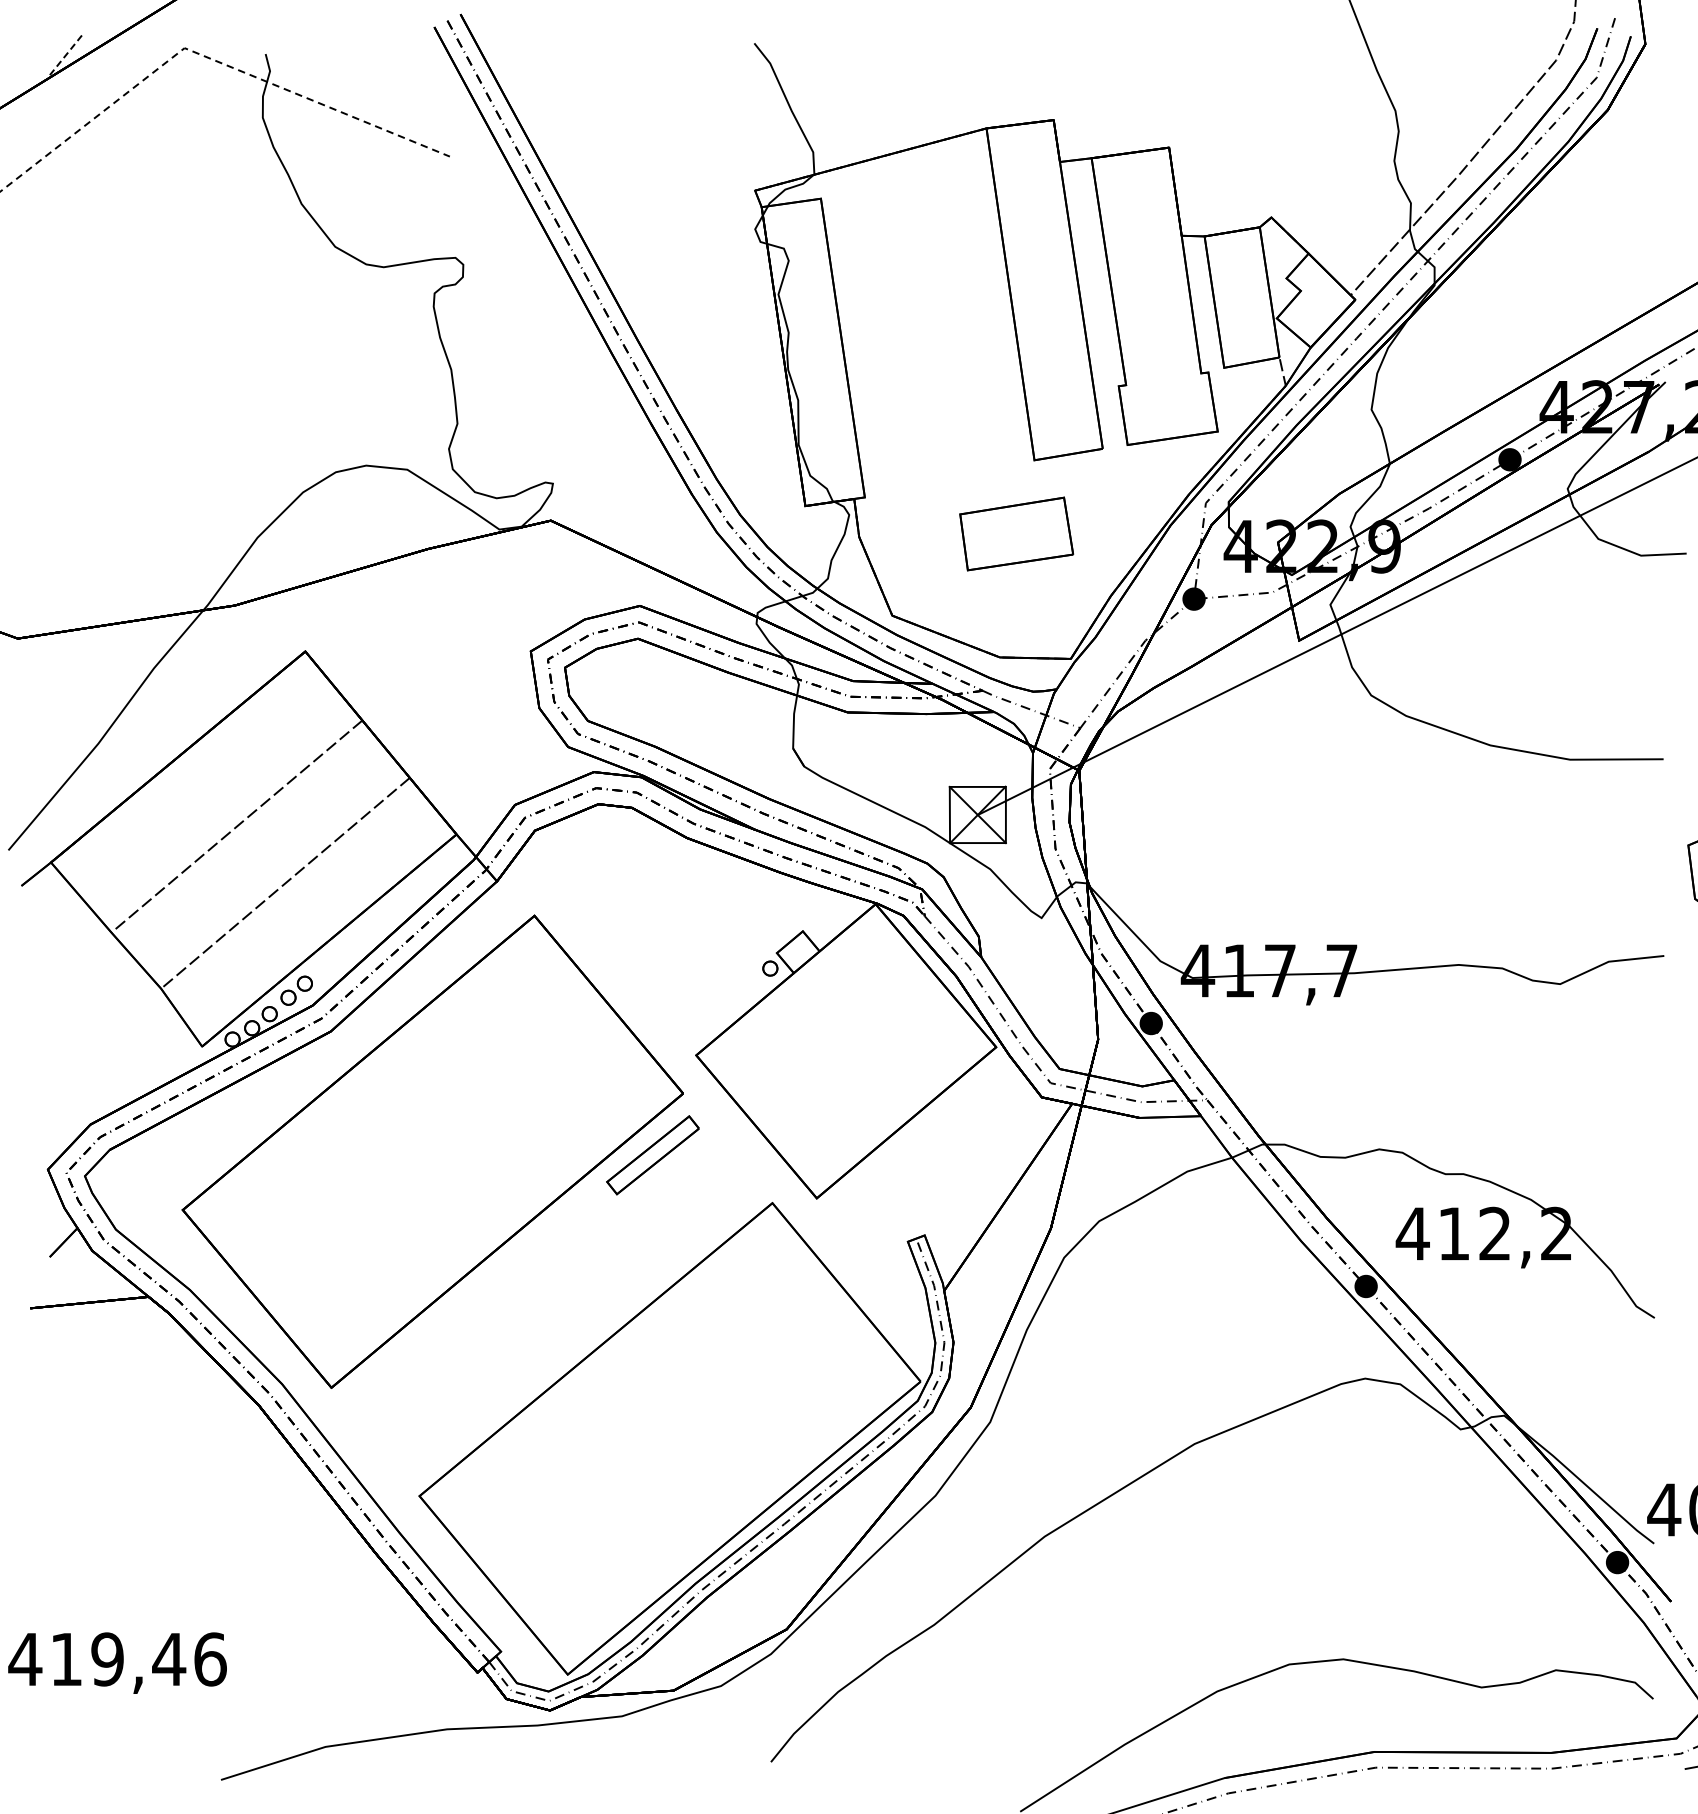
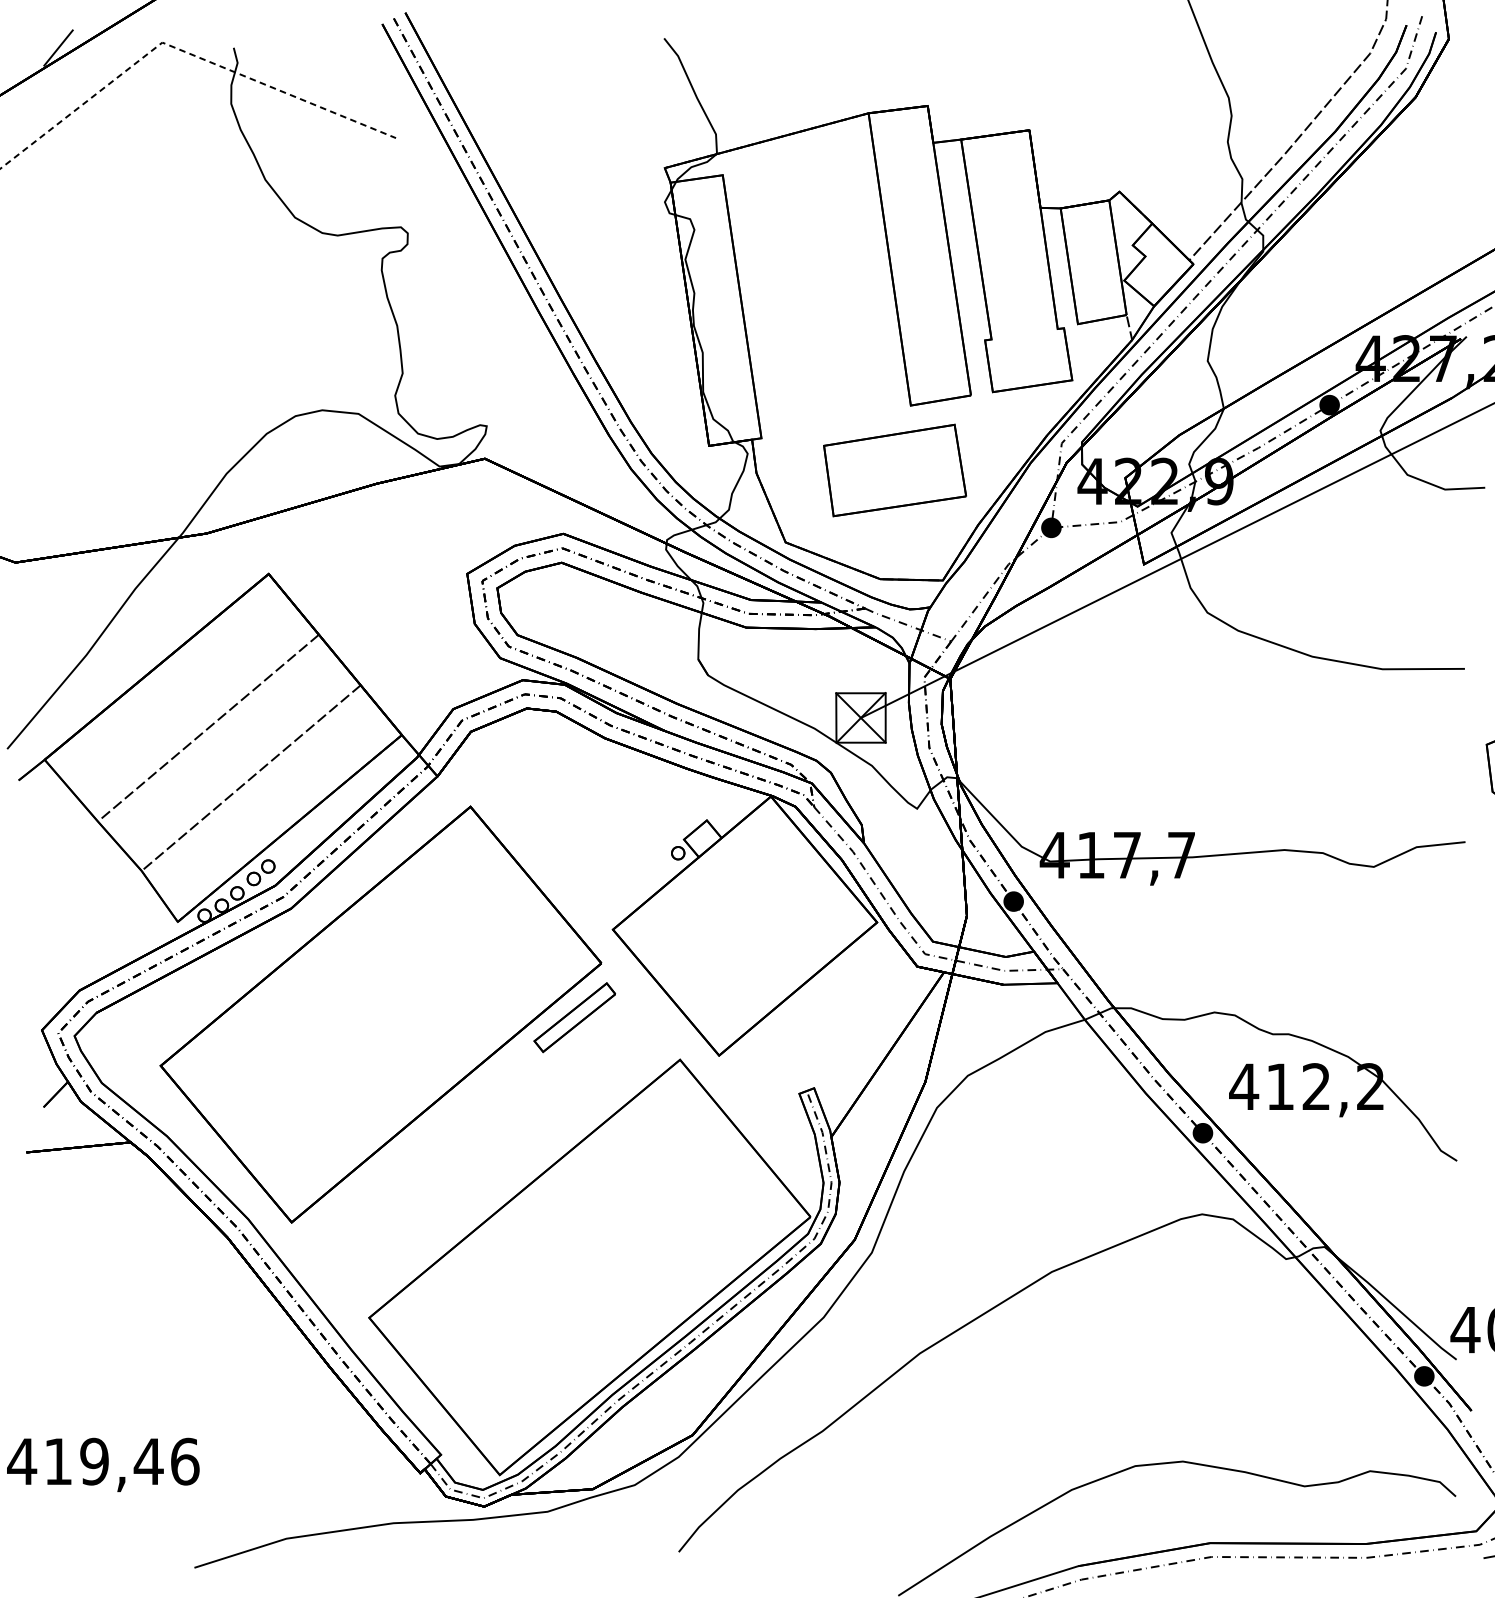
line: (66, 54) -> (58, 48), dashed -> solid
part: (1016, 533) -> (895, 470), size x1.43

